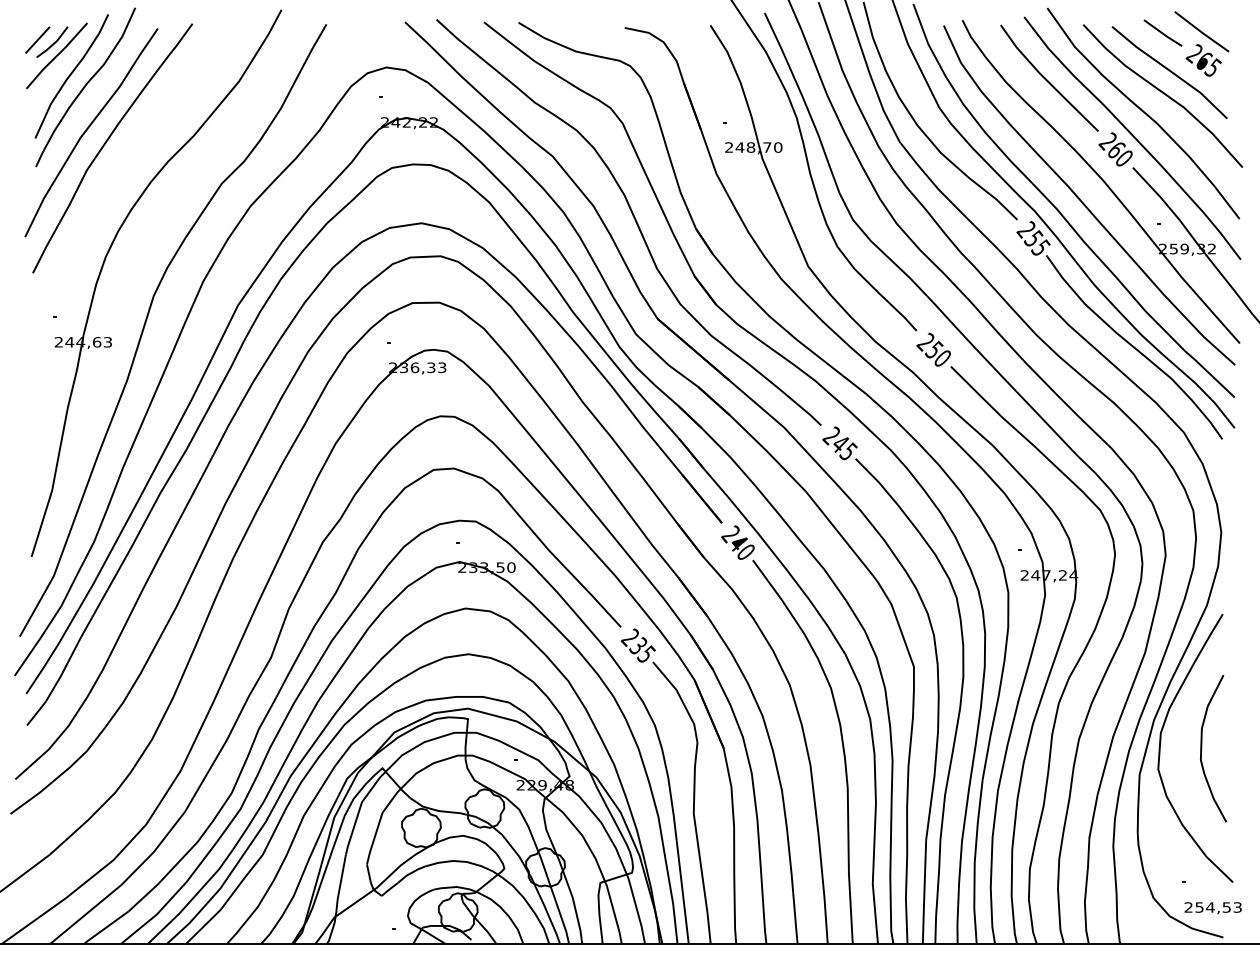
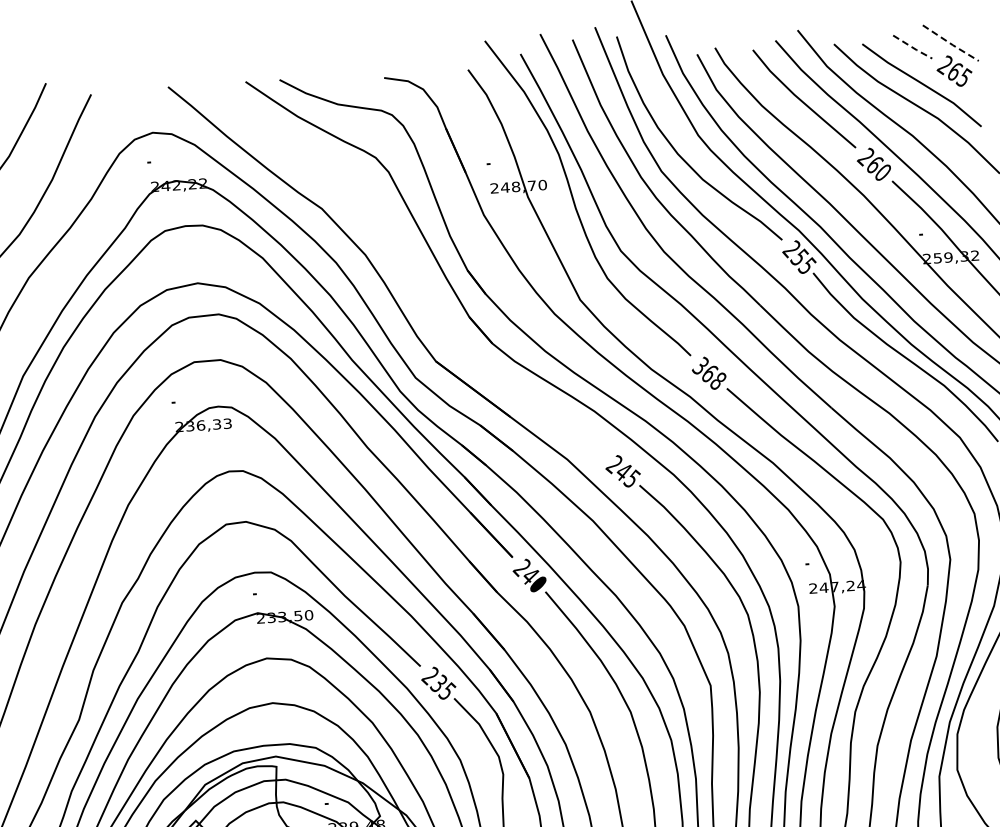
line: (1202, 32) -> (951, 43), solid -> dashed
line: (1163, 34) -> (913, 48), solid -> dashed
curve: (634, 220) -> (406, 266), removed
text: (933, 349) -> (708, 372), 250 -> 368

